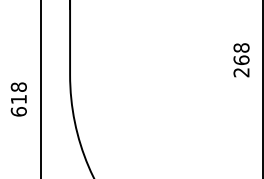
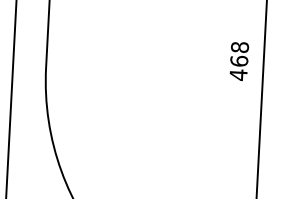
text: (241, 72) -> (238, 74), 268 -> 468

